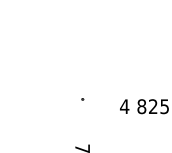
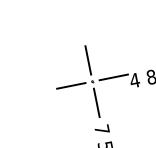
line: (82, 77) -> (88, 60), added
line: (60, 99) -> (71, 86), added
line: (104, 99) -> (113, 77), added
line: (82, 120) -> (96, 102), added

